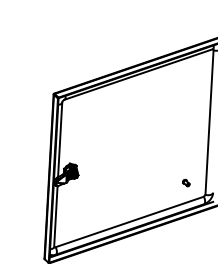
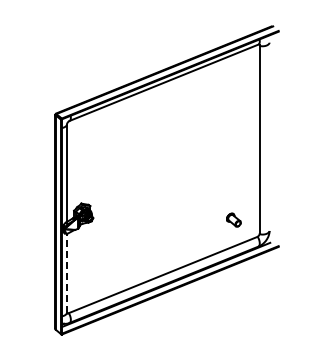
part: (185, 183) -> (233, 220), size x1.6
line: (55, 216) -> (66, 273), solid -> dashed

